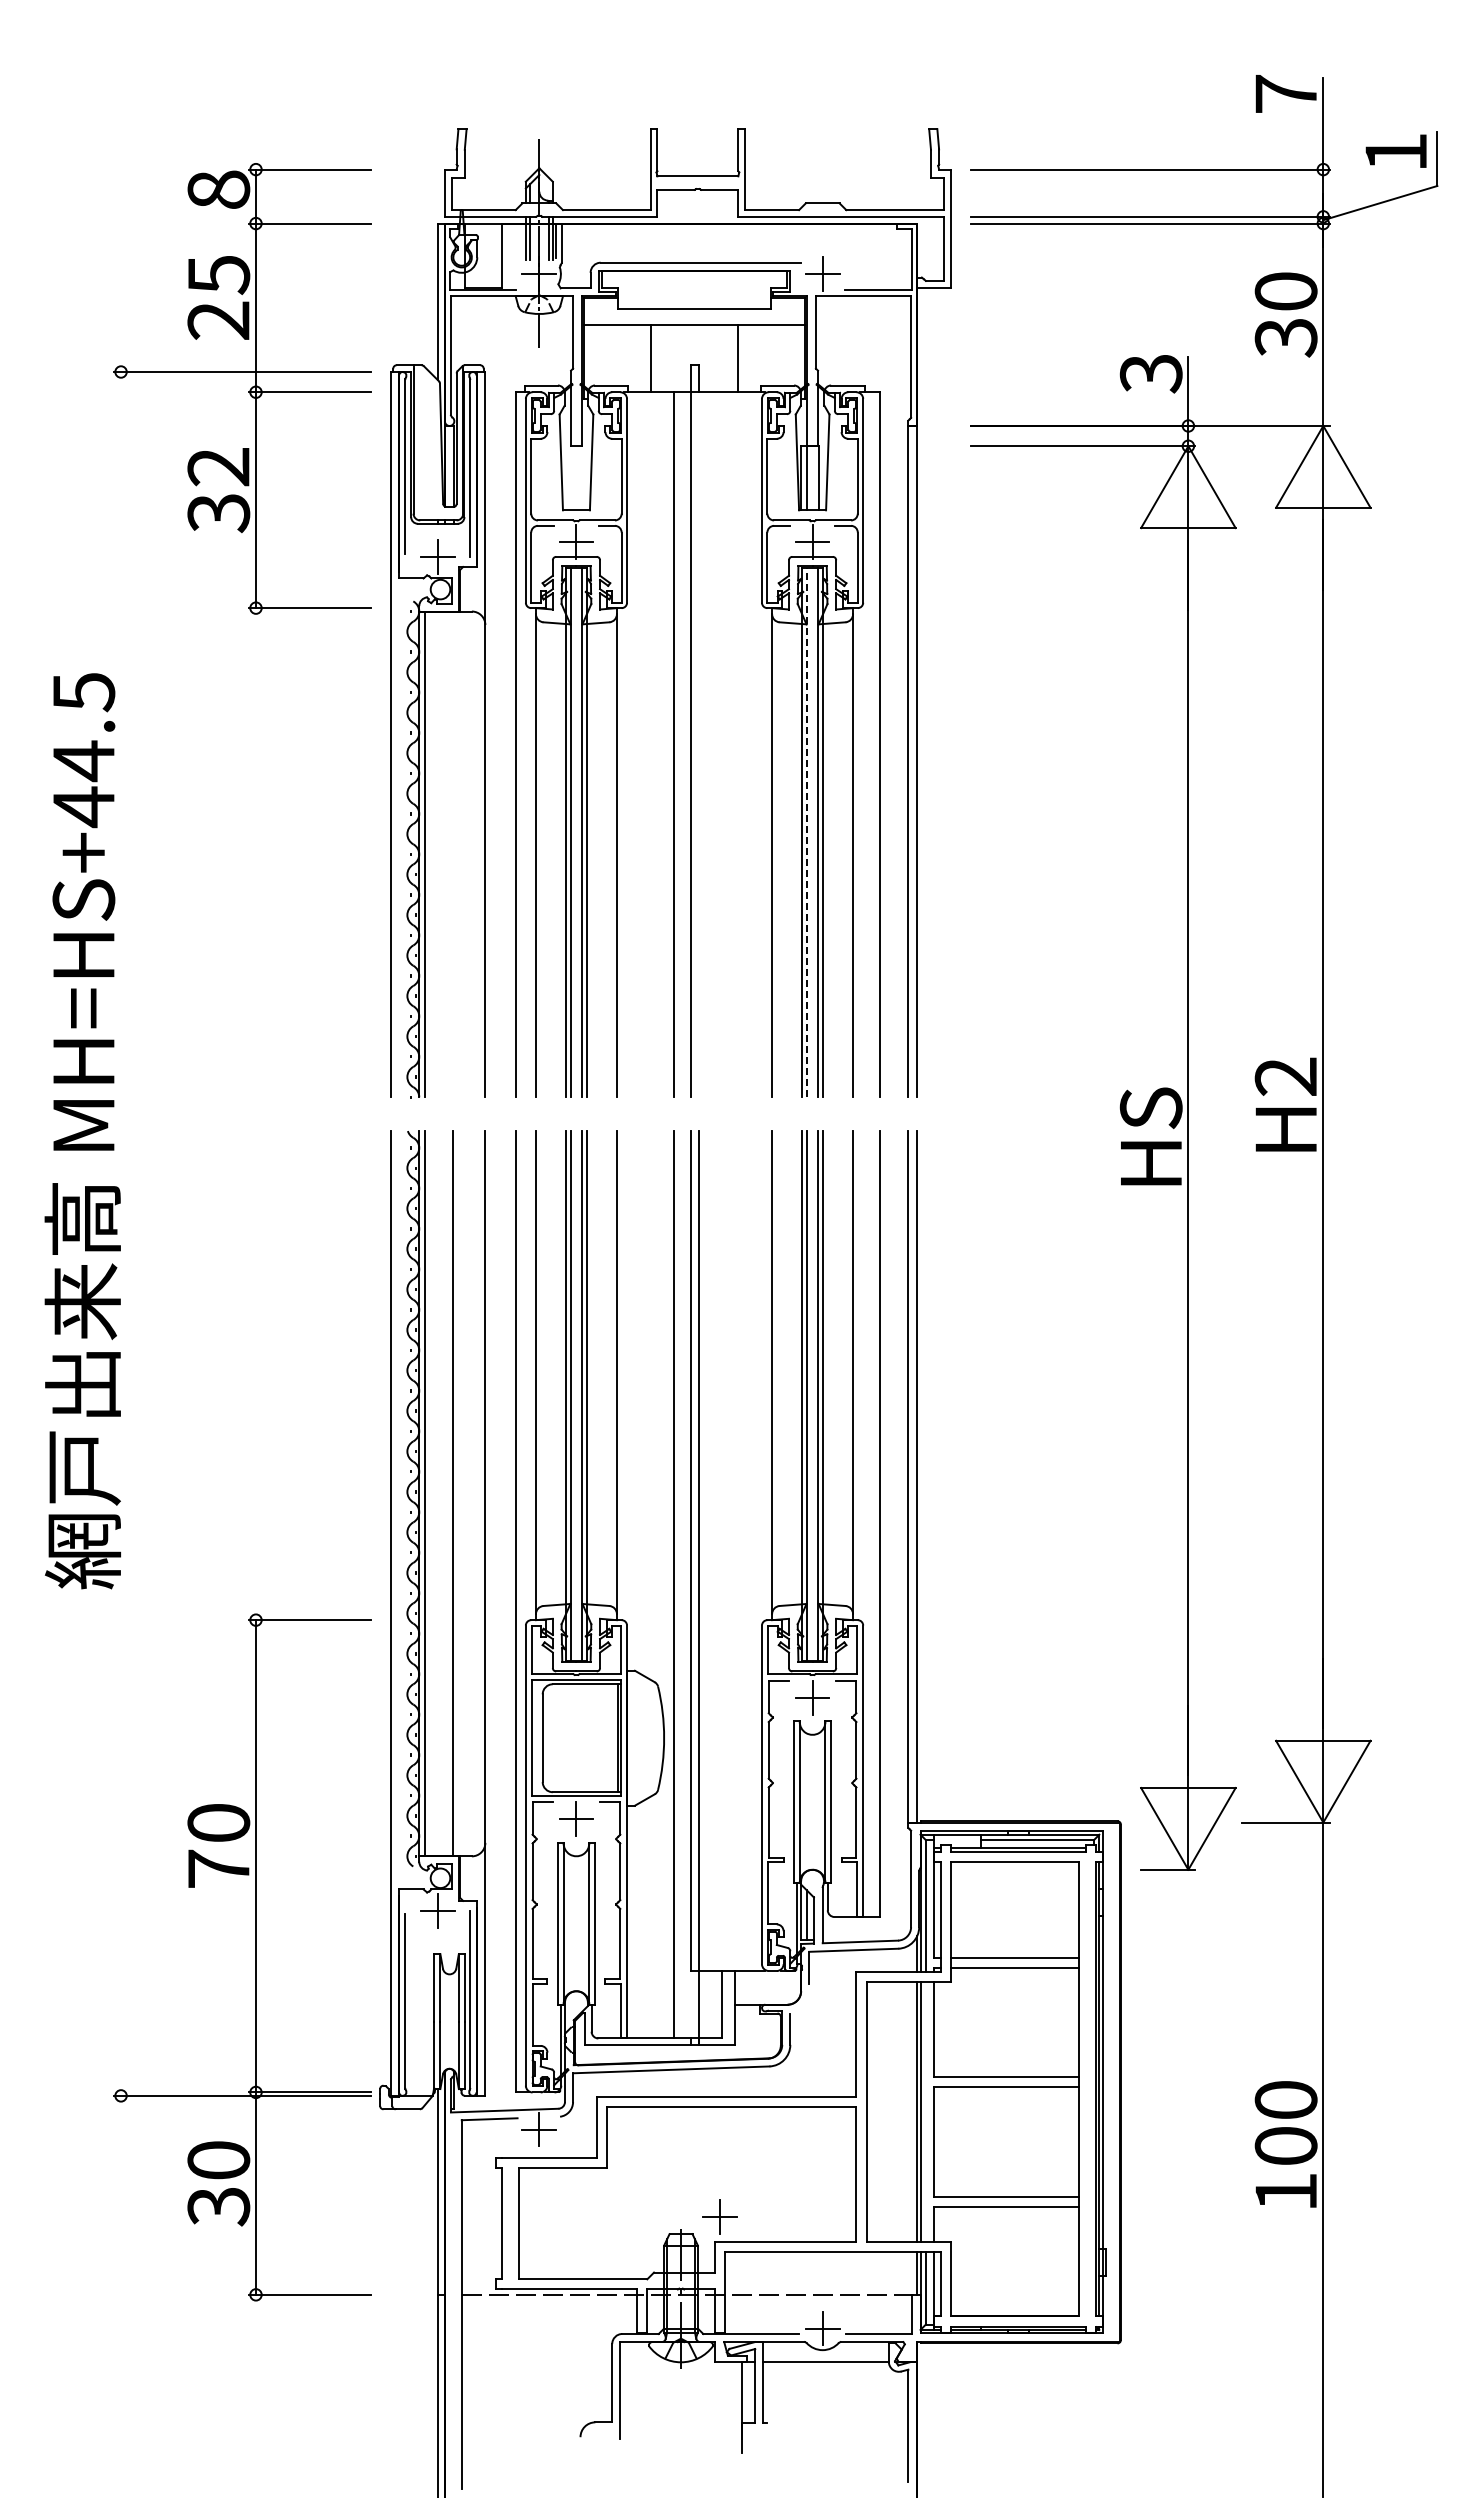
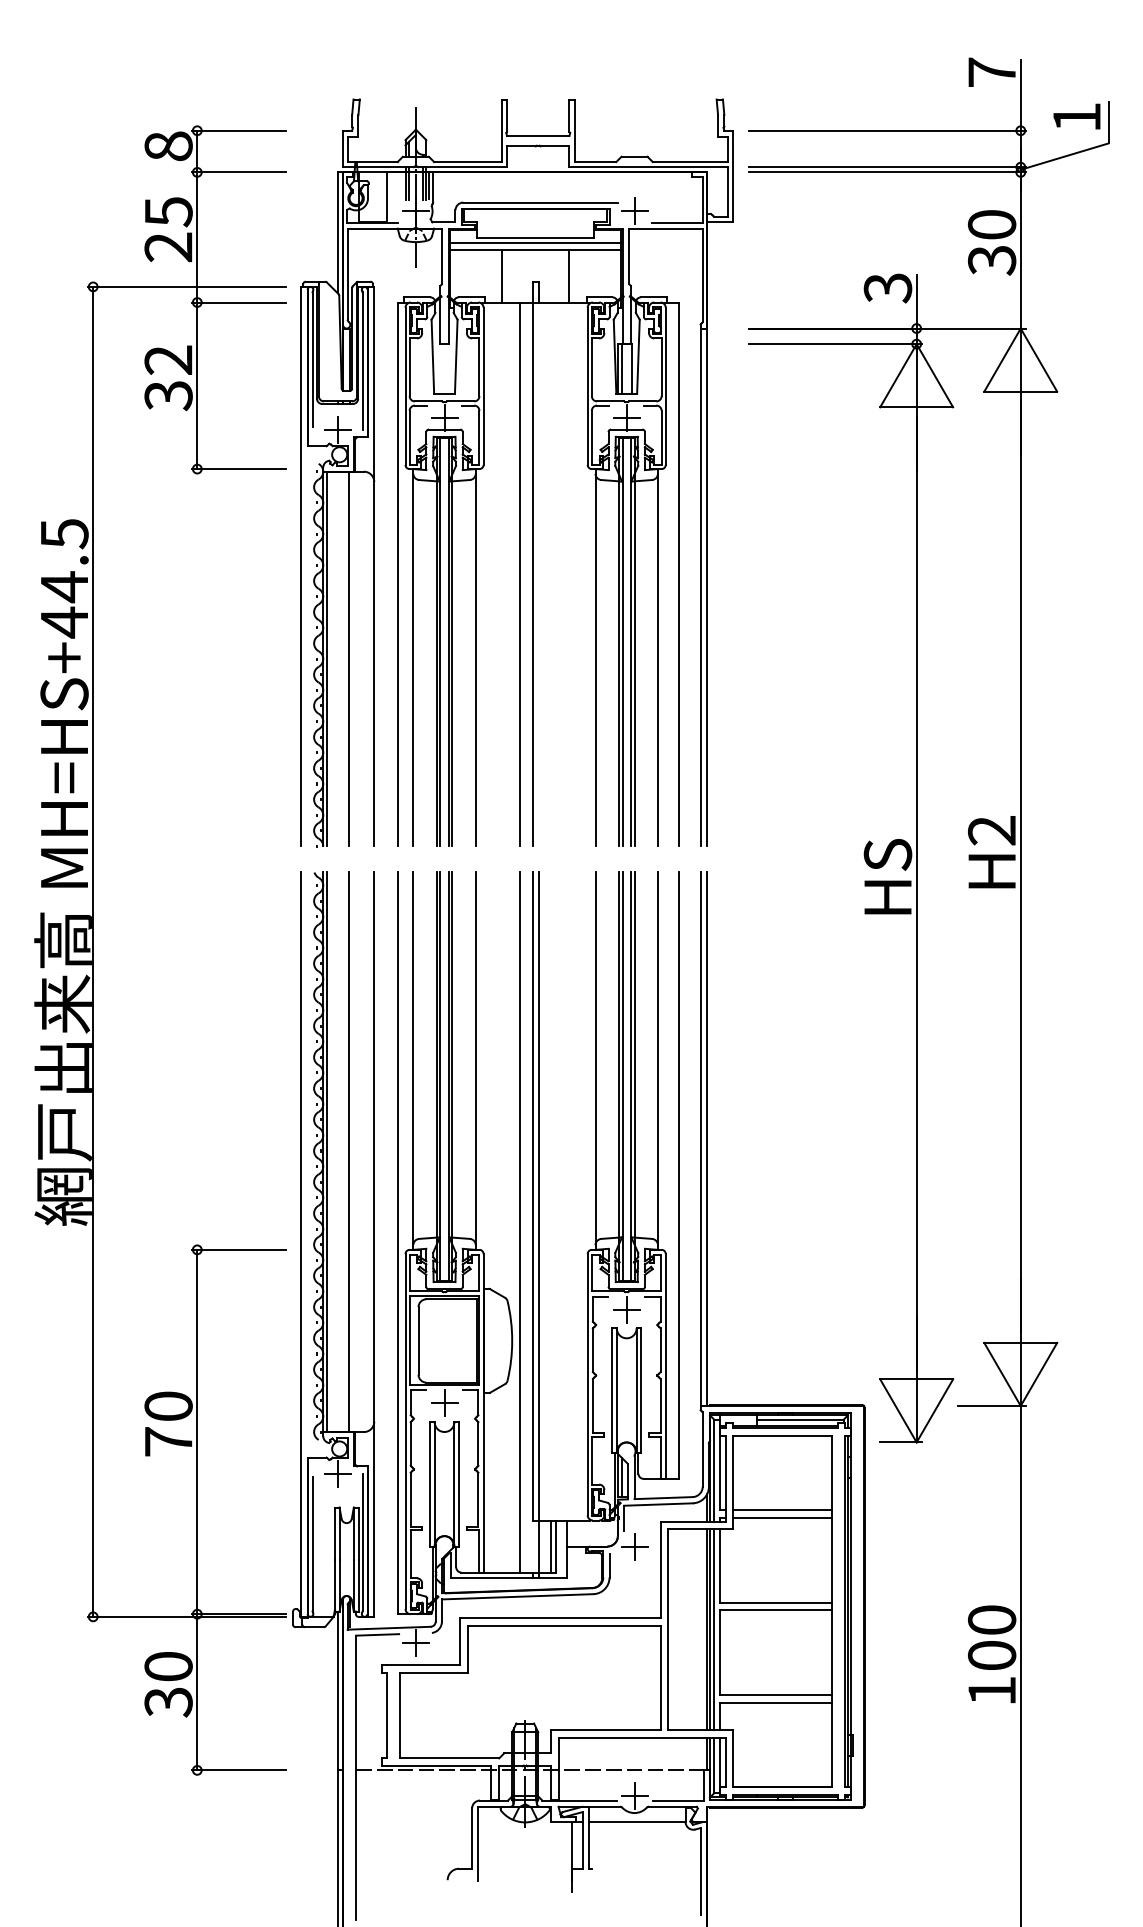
line: (694, 315) -> (535, 243), added
line: (807, 832) -> (622, 642), dashed -> solid
line: (452, 854) -> (348, 659), added
line: (121, 1233) -> (93, 951), added
line: (714, 2004) -> (551, 1546), added
line: (925, 2112) -> (713, 1629), added
part: (719, 2216) -> (634, 1546), moved

